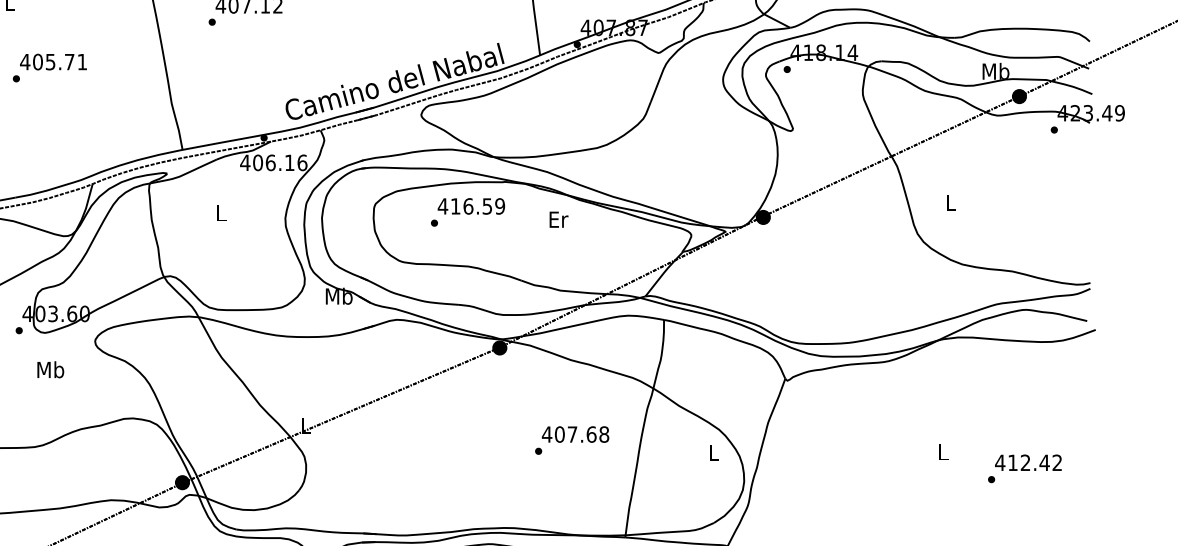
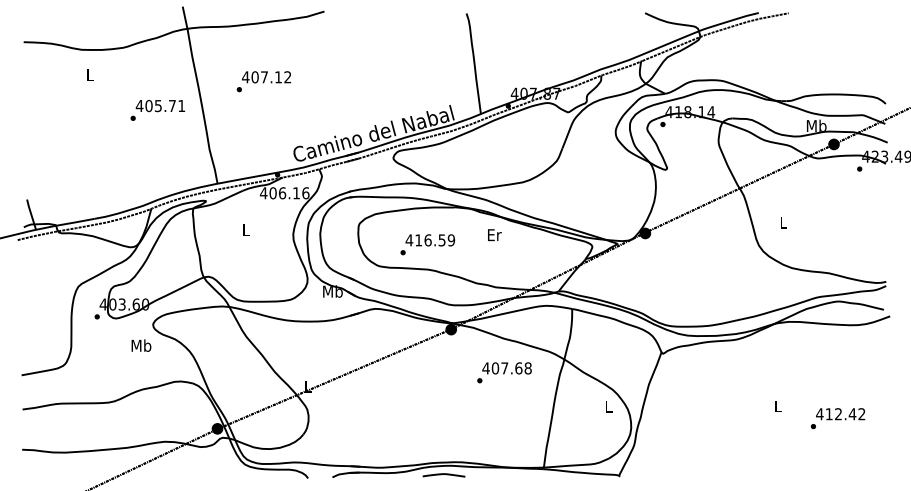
text: (49, 68) -> (157, 110), moved
text: (467, 212) -> (427, 244), moved
text: (50, 369) -> (141, 345), moved
text: (572, 440) -> (504, 372), moved

